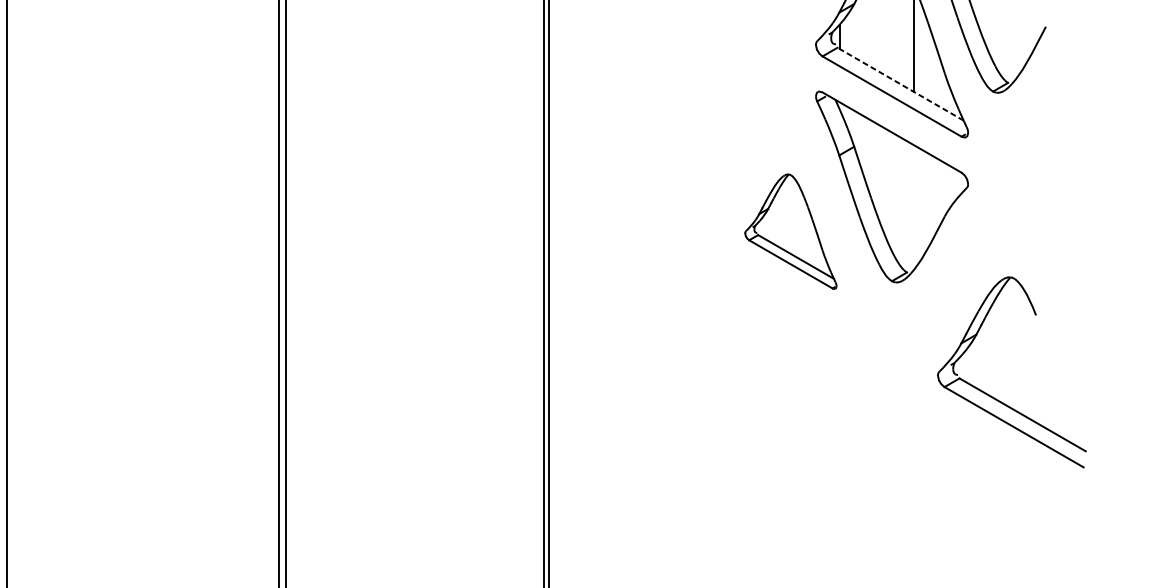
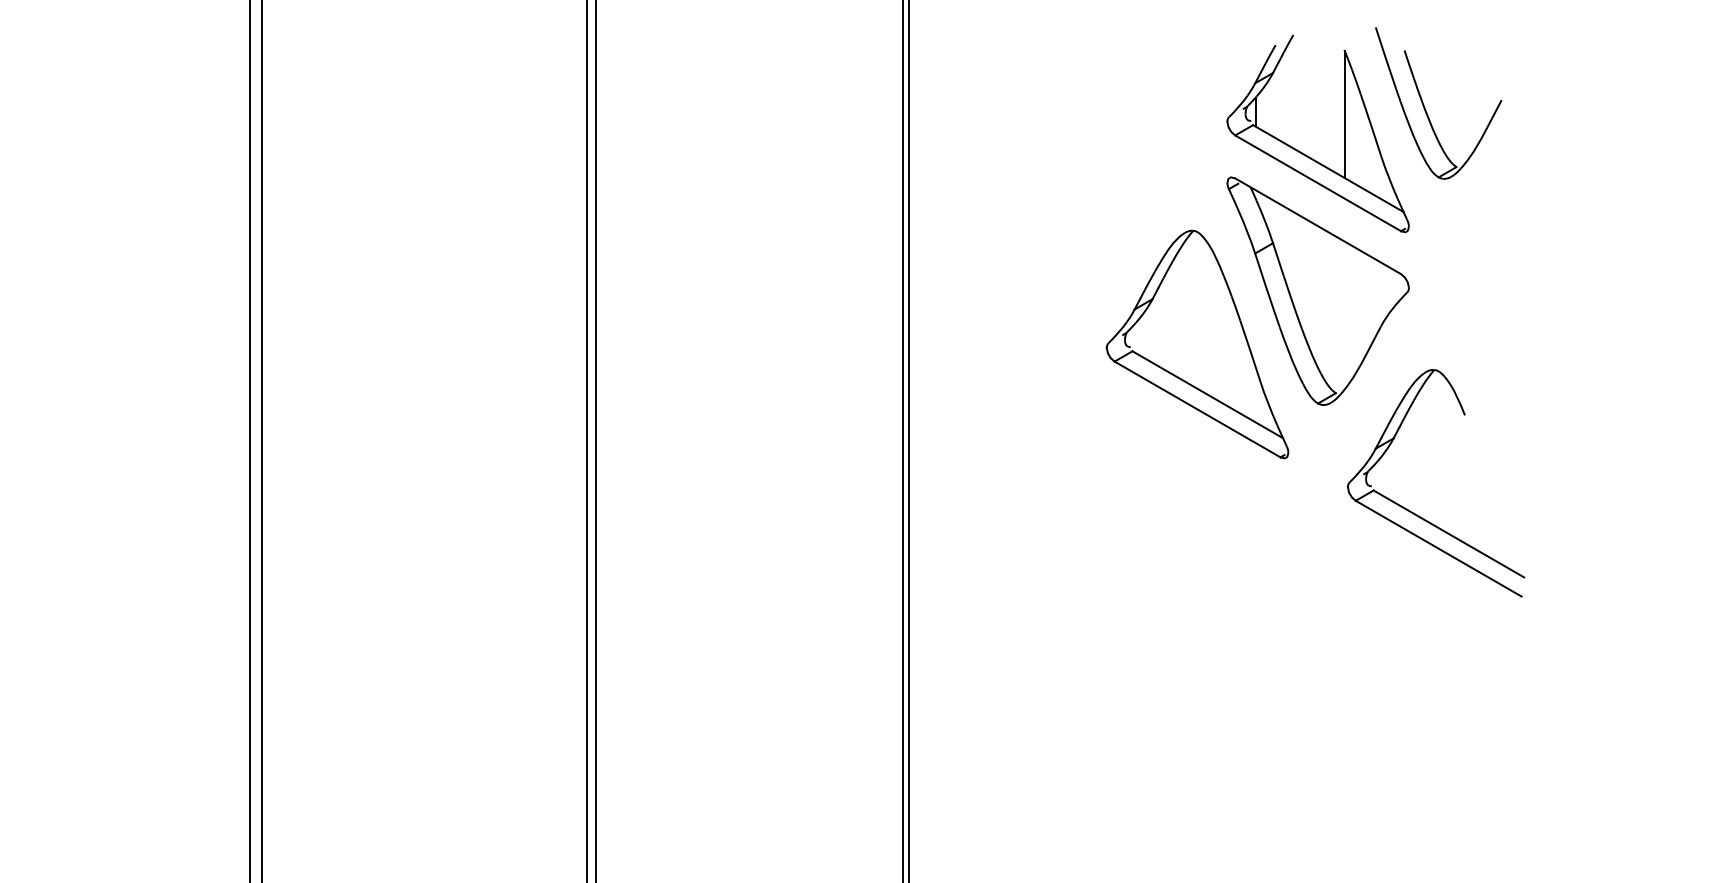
line: (900, 84) -> (1328, 168), dashed -> solid
part: (790, 231) -> (1197, 344), size x1.67
part: (998, 399) -> (1419, 515), moved

